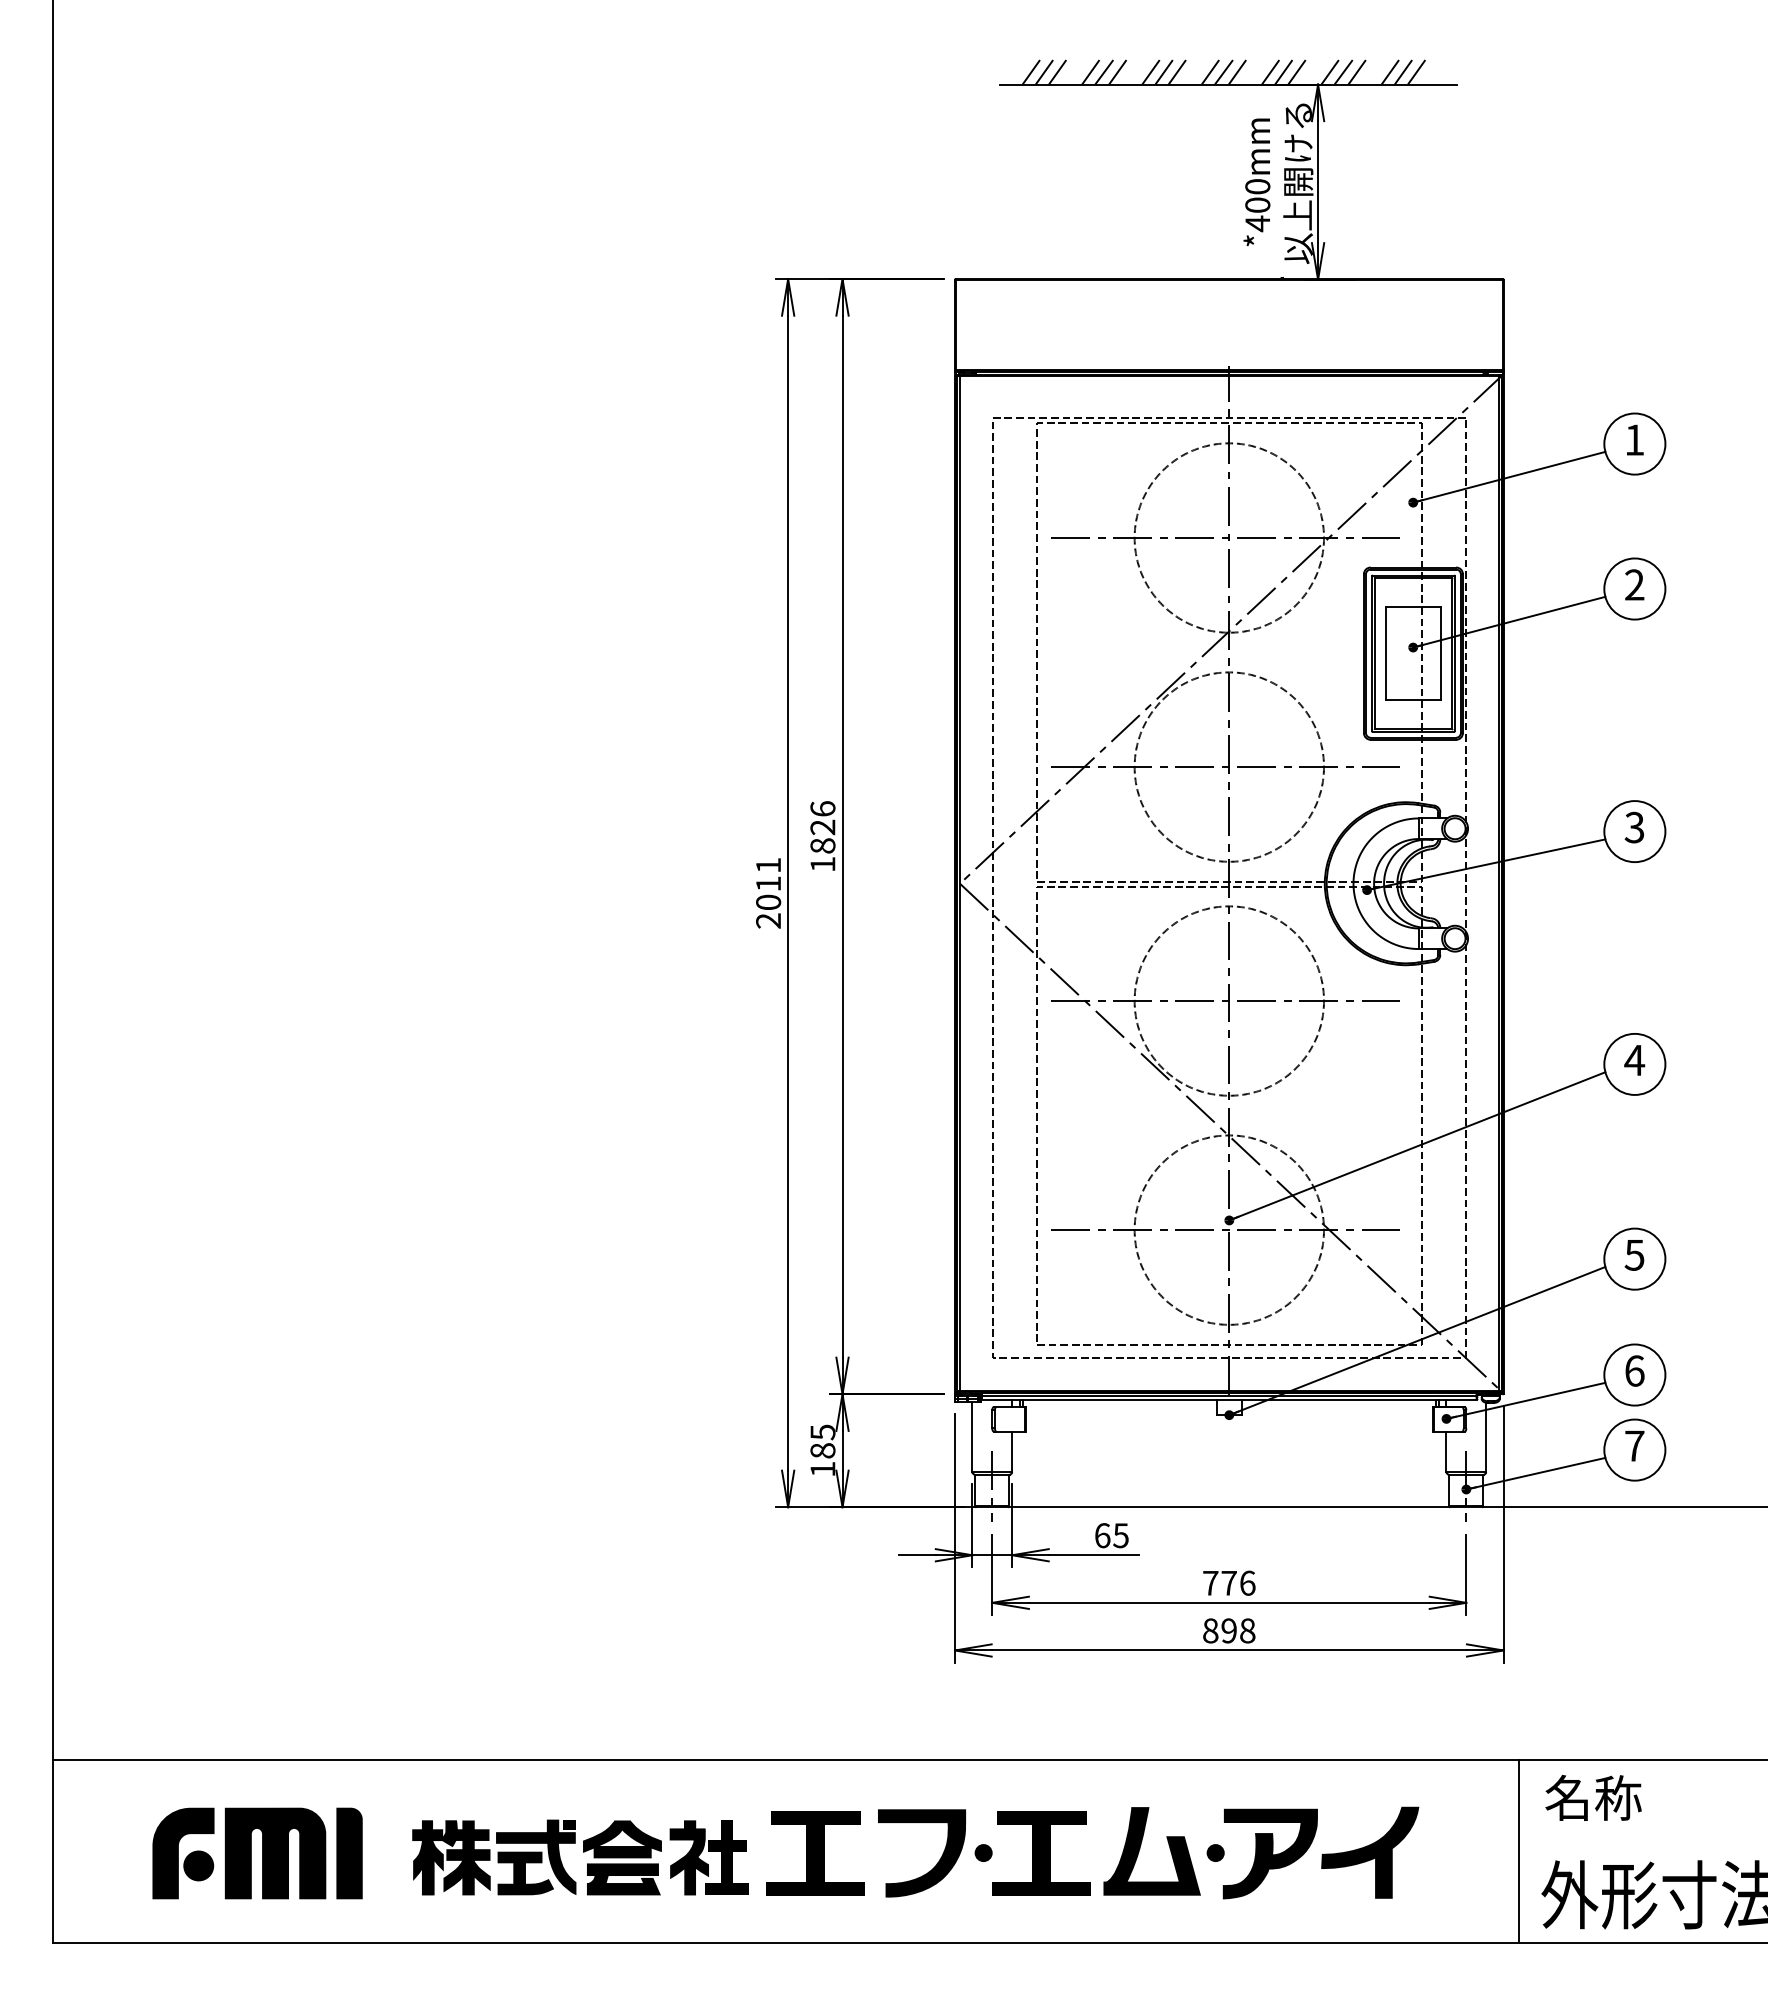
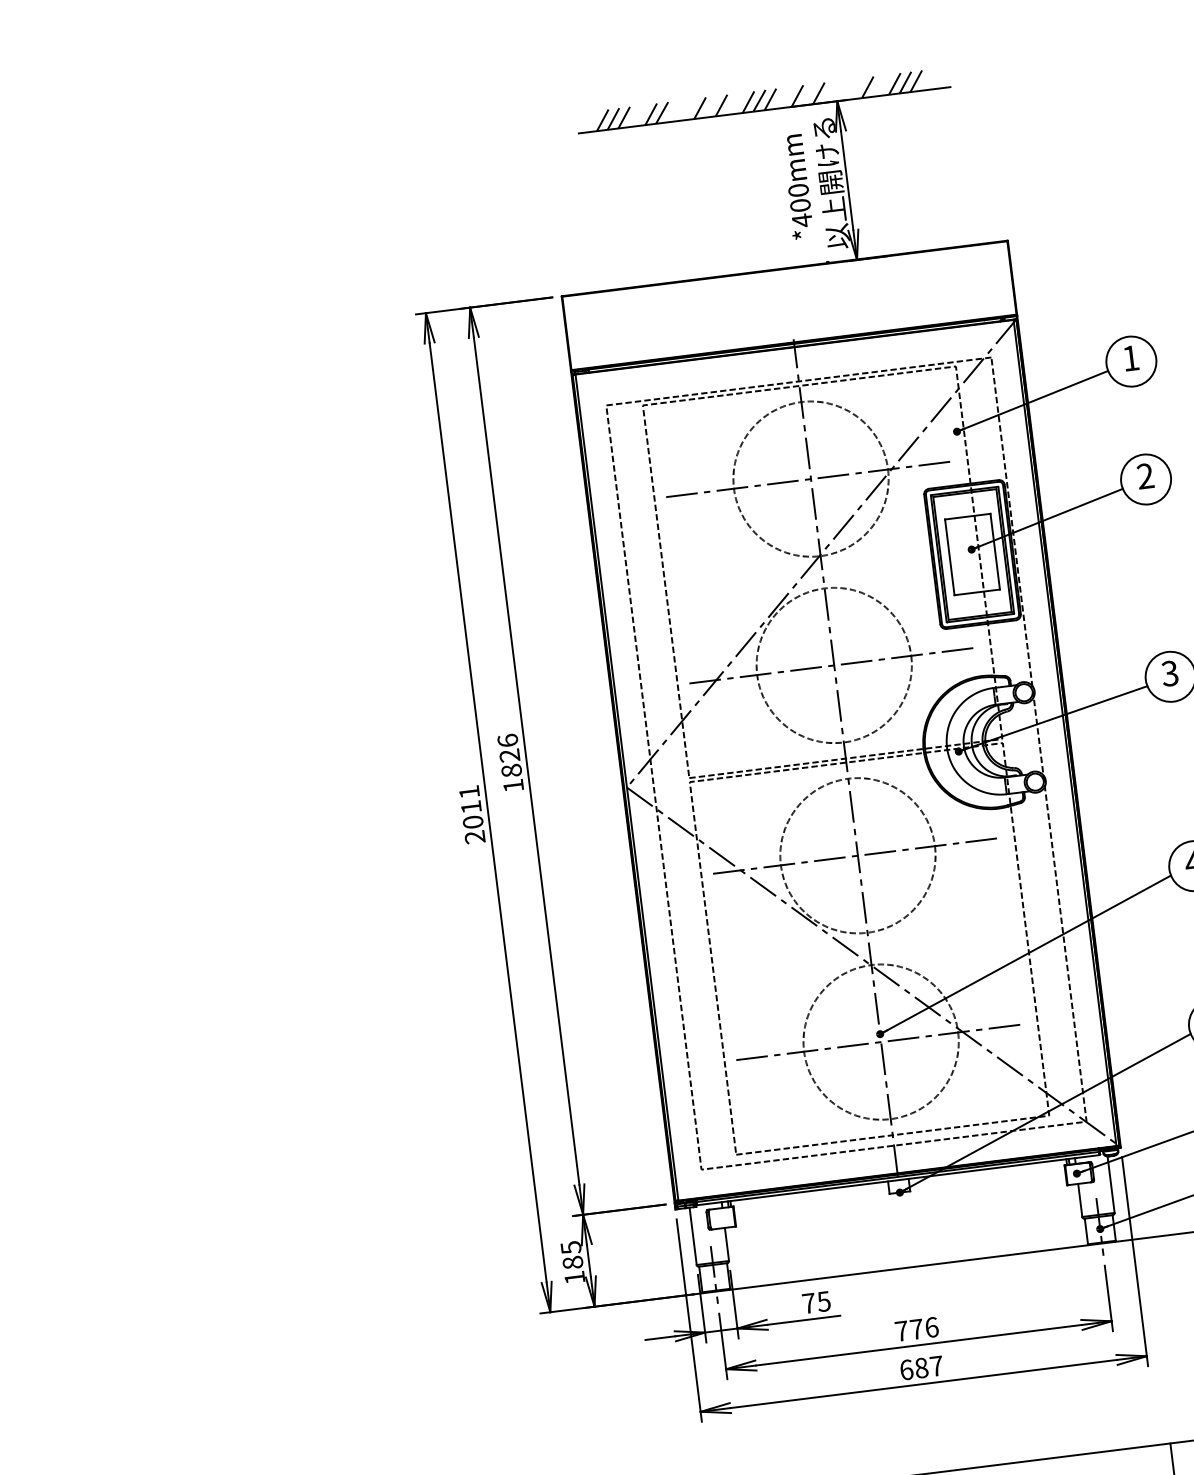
line: (1117, 72) -> (672, 111), removed
line: (1163, 72) -> (710, 107), removed
line: (1283, 72) -> (807, 94), removed
line: (1329, 72) -> (845, 90), removed
line: (1343, 72) -> (856, 88), removed
text: (1102, 1535) -> (808, 1303), 65 -> 75
text: (1229, 1630) -> (921, 1367), 898 -> 687

